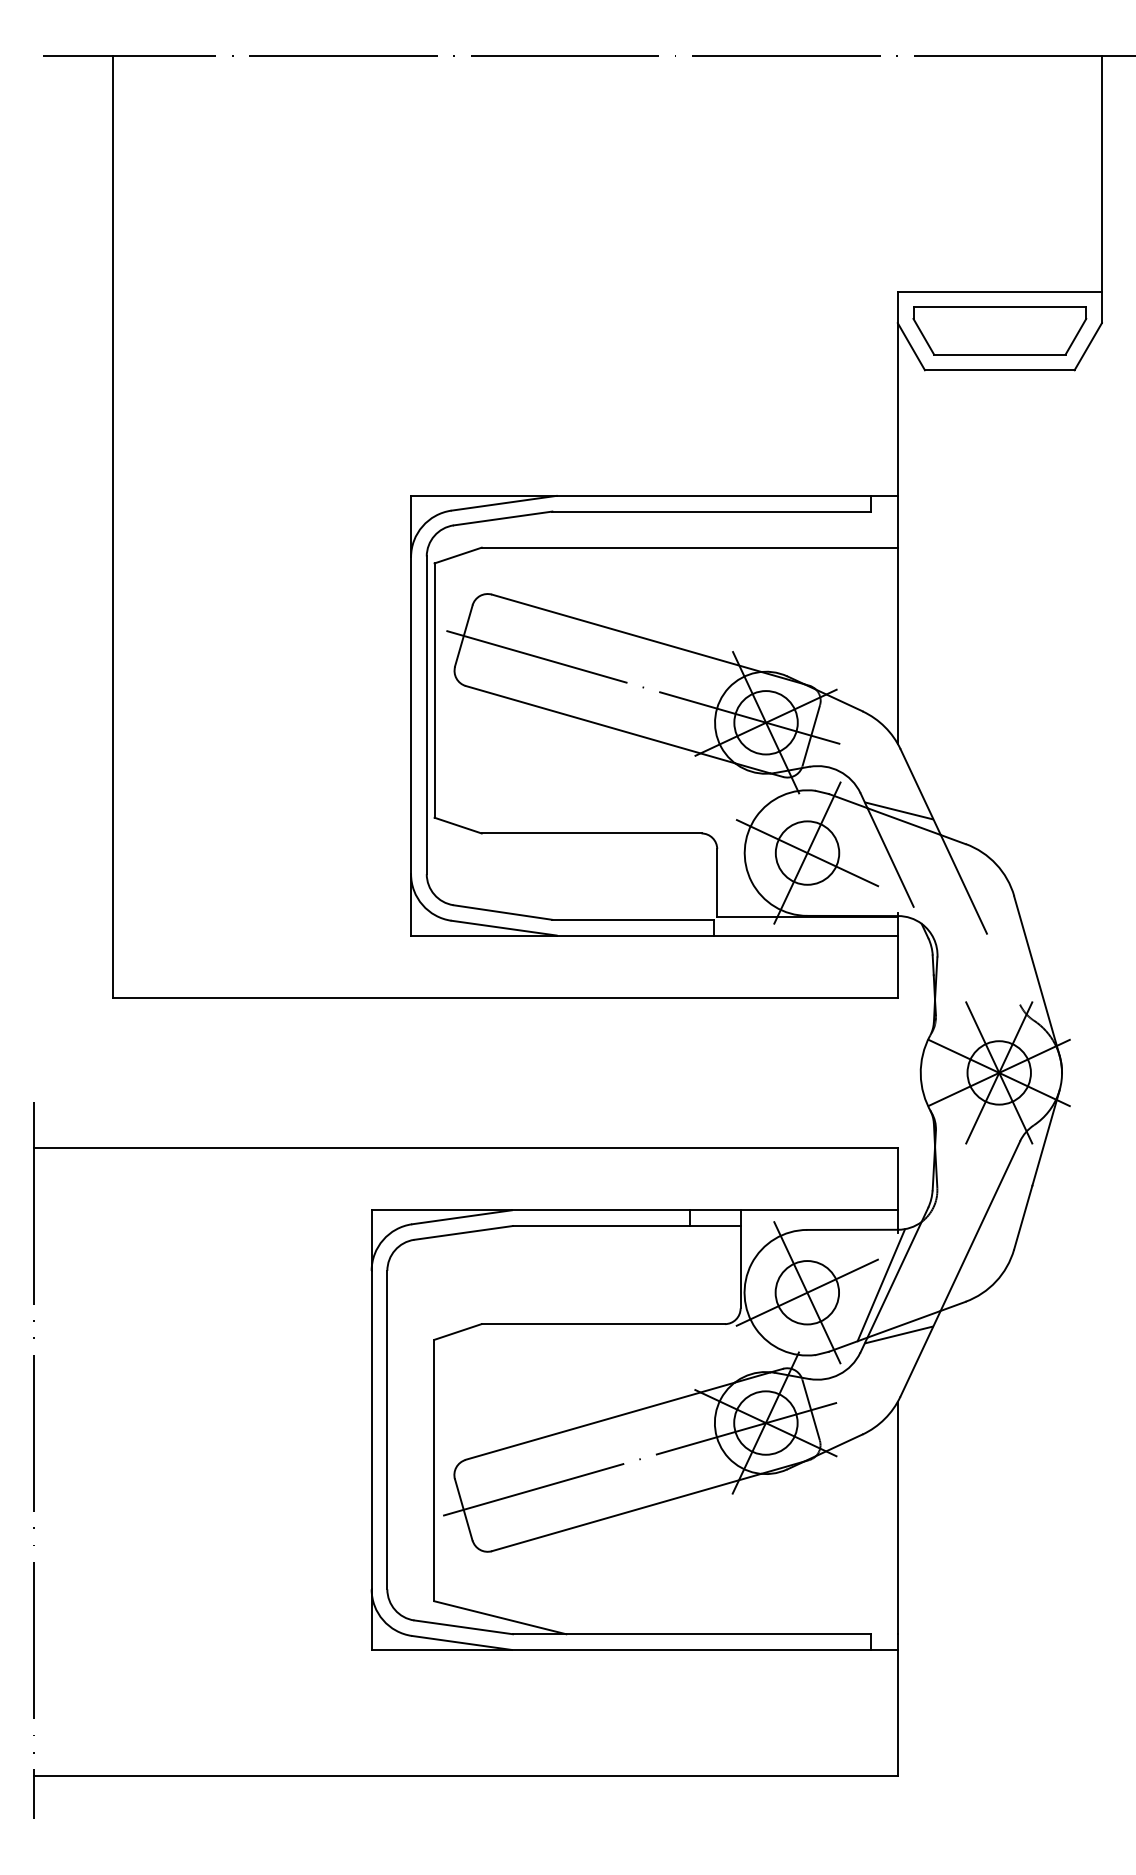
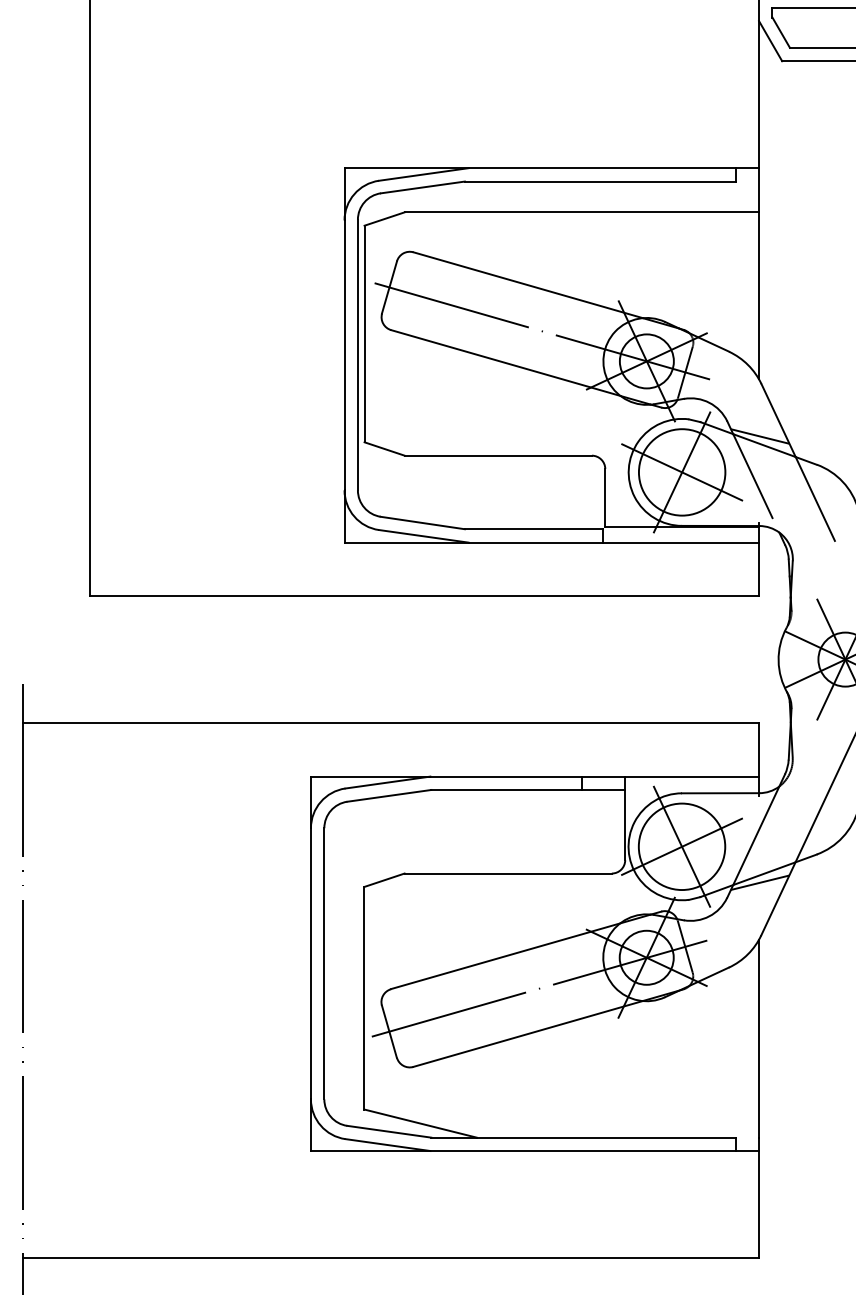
circle: (807, 852) -> (682, 471), size x1.6
line: (881, 1285) -> (745, 840), removed
circle: (807, 1292) -> (682, 846), size x1.6

